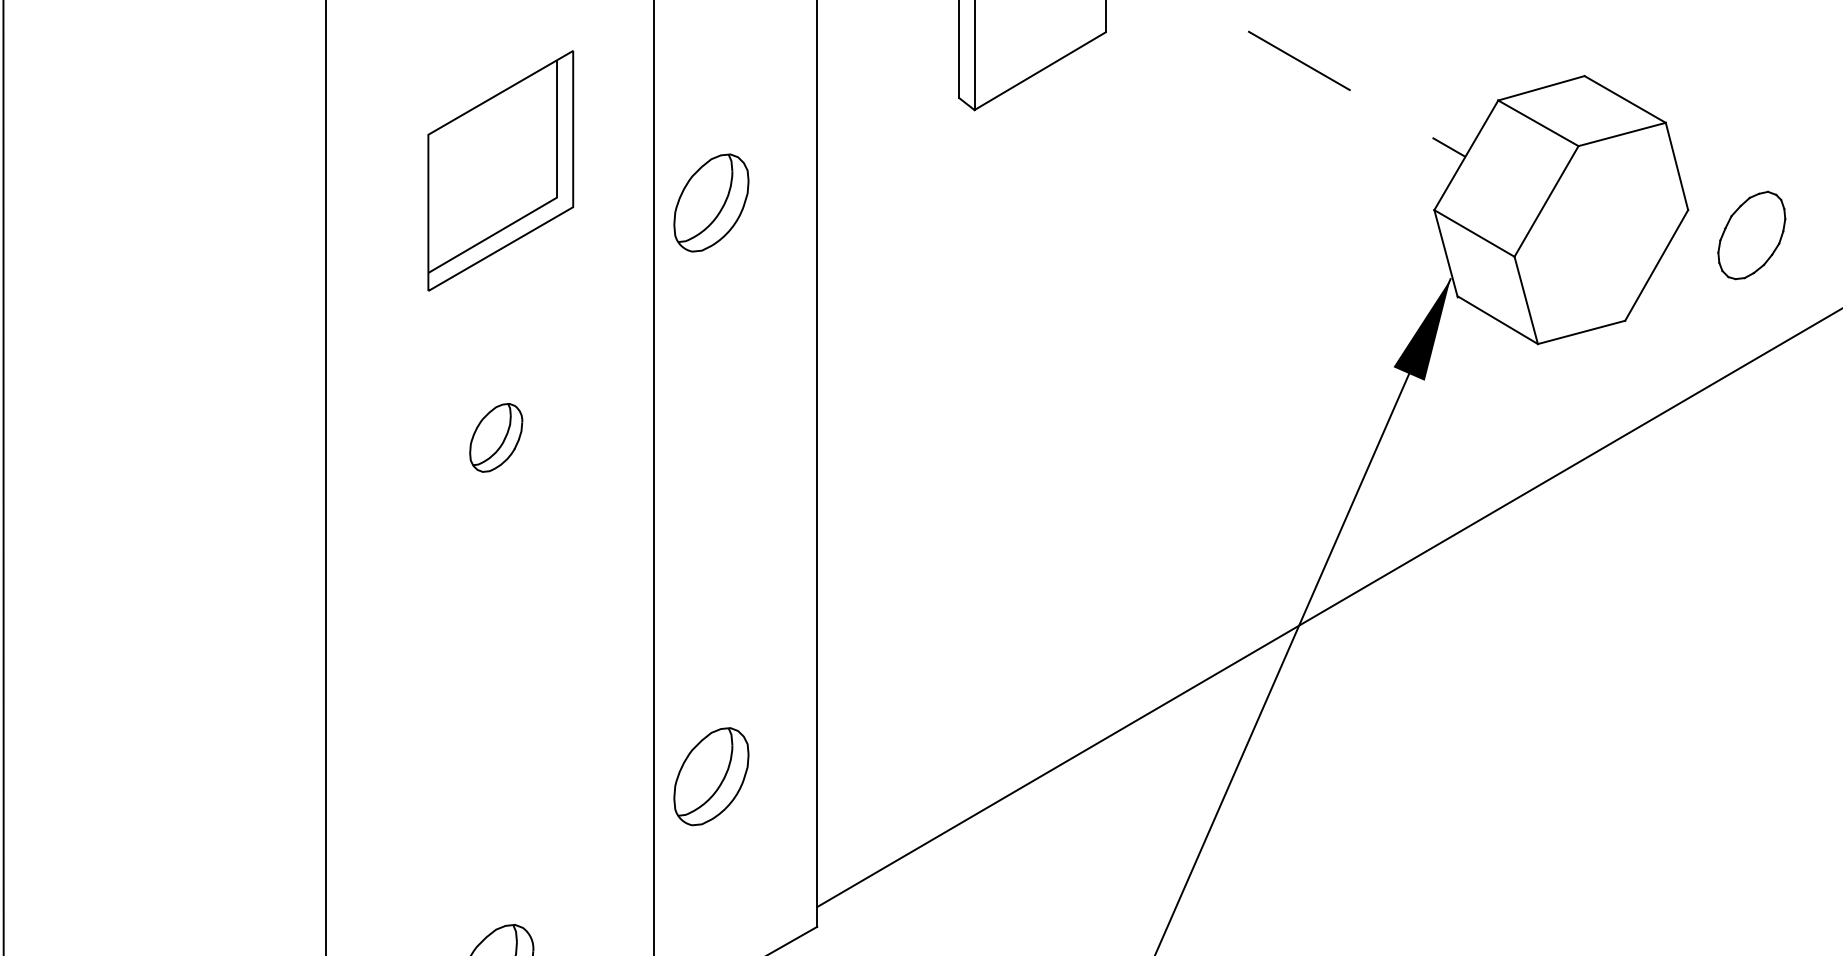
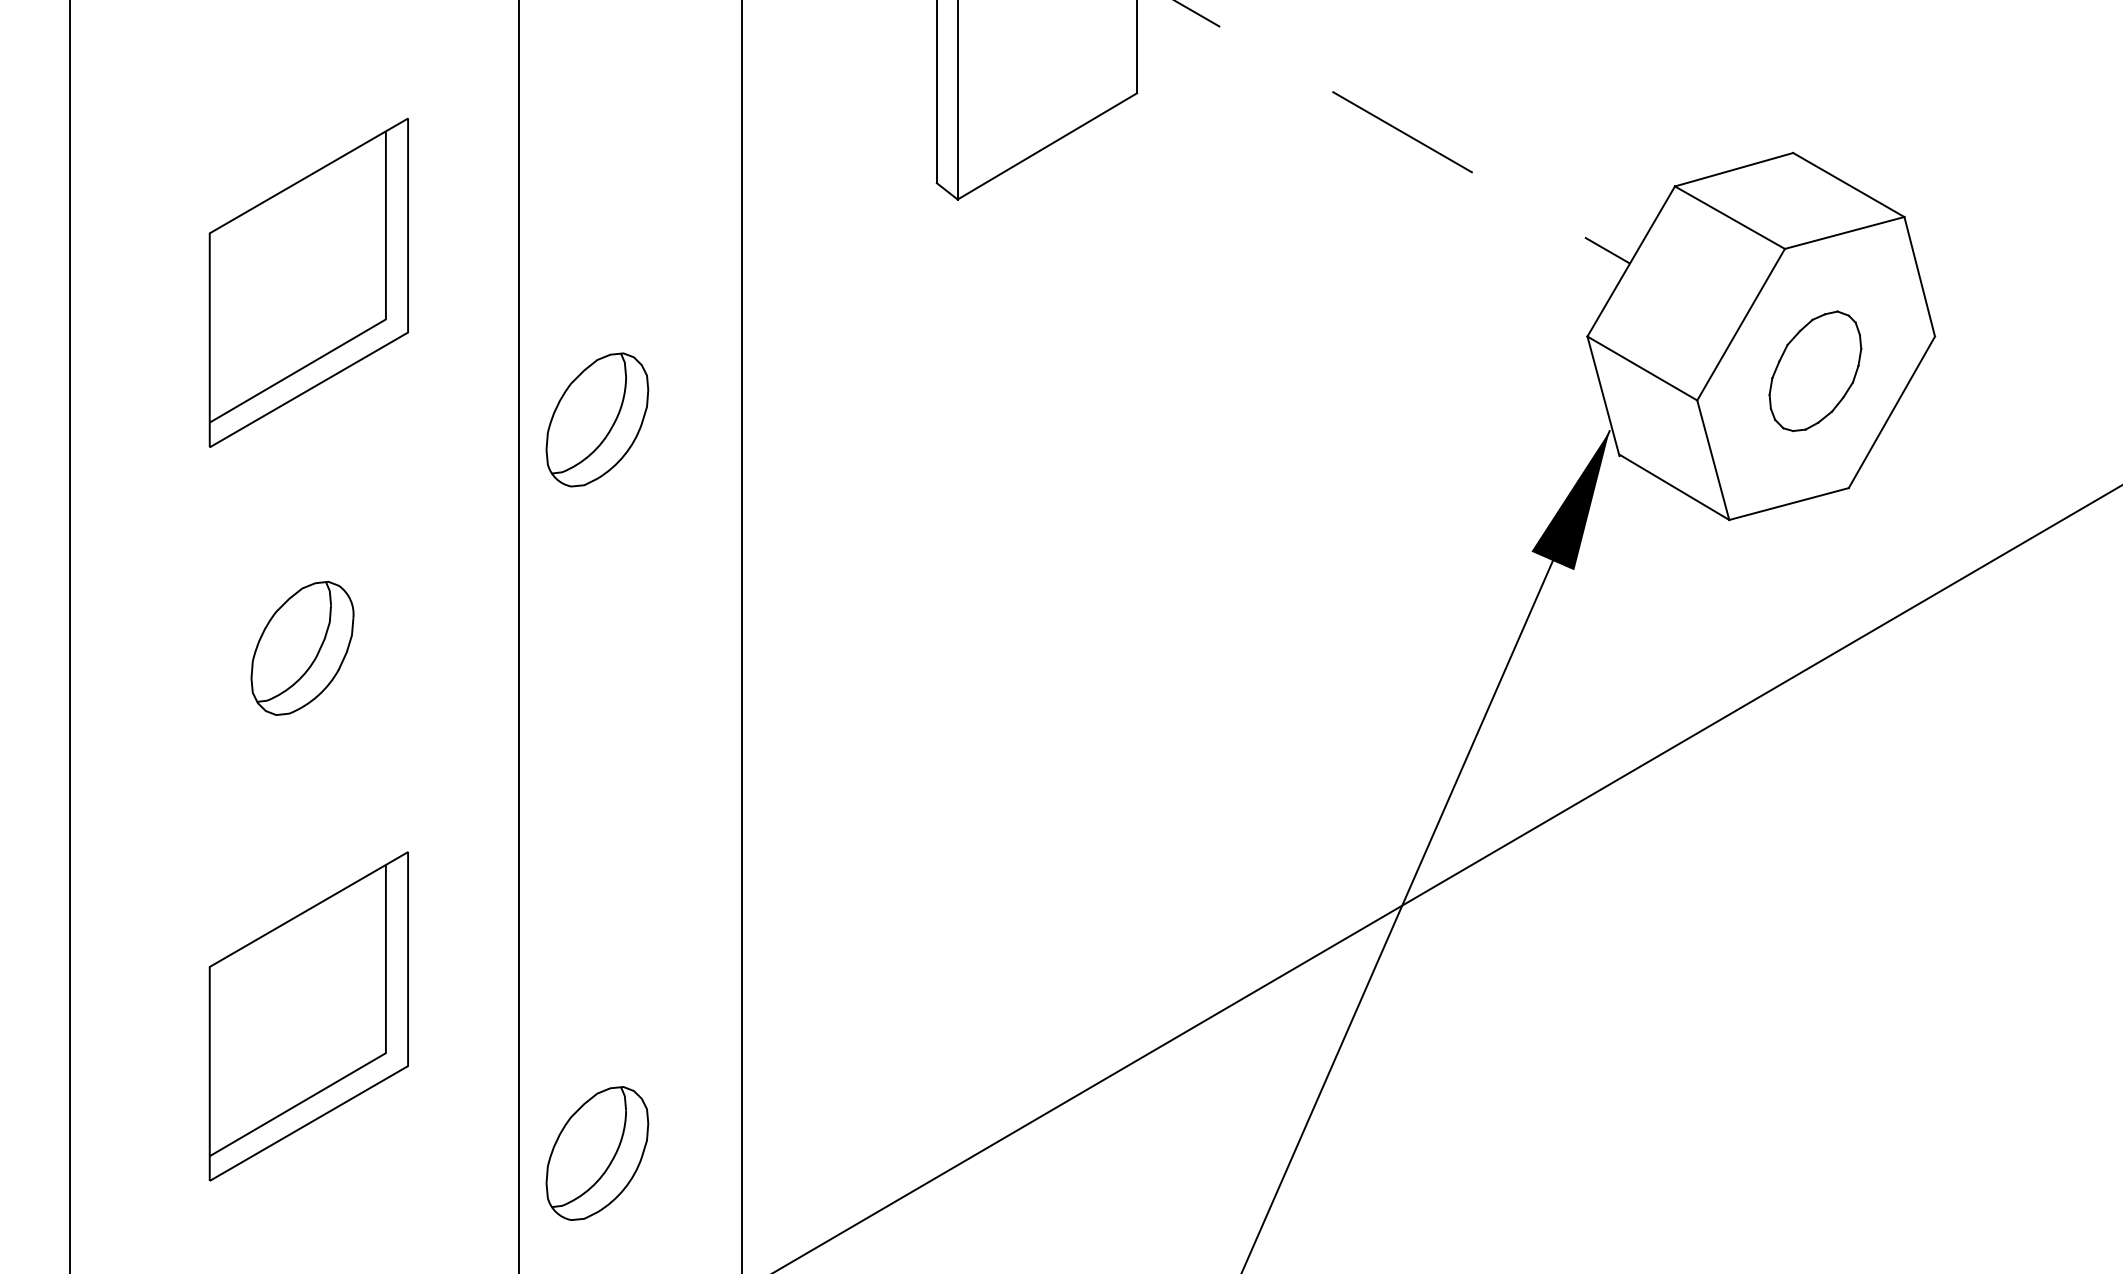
part: (711, 202) -> (597, 419), moved
part: (1751, 235) -> (1814, 371), moved
part: (496, 437) -> (303, 647), size x1.43
part: (500, 706) -> (308, 1016), added
part: (711, 776) -> (597, 1153), moved

